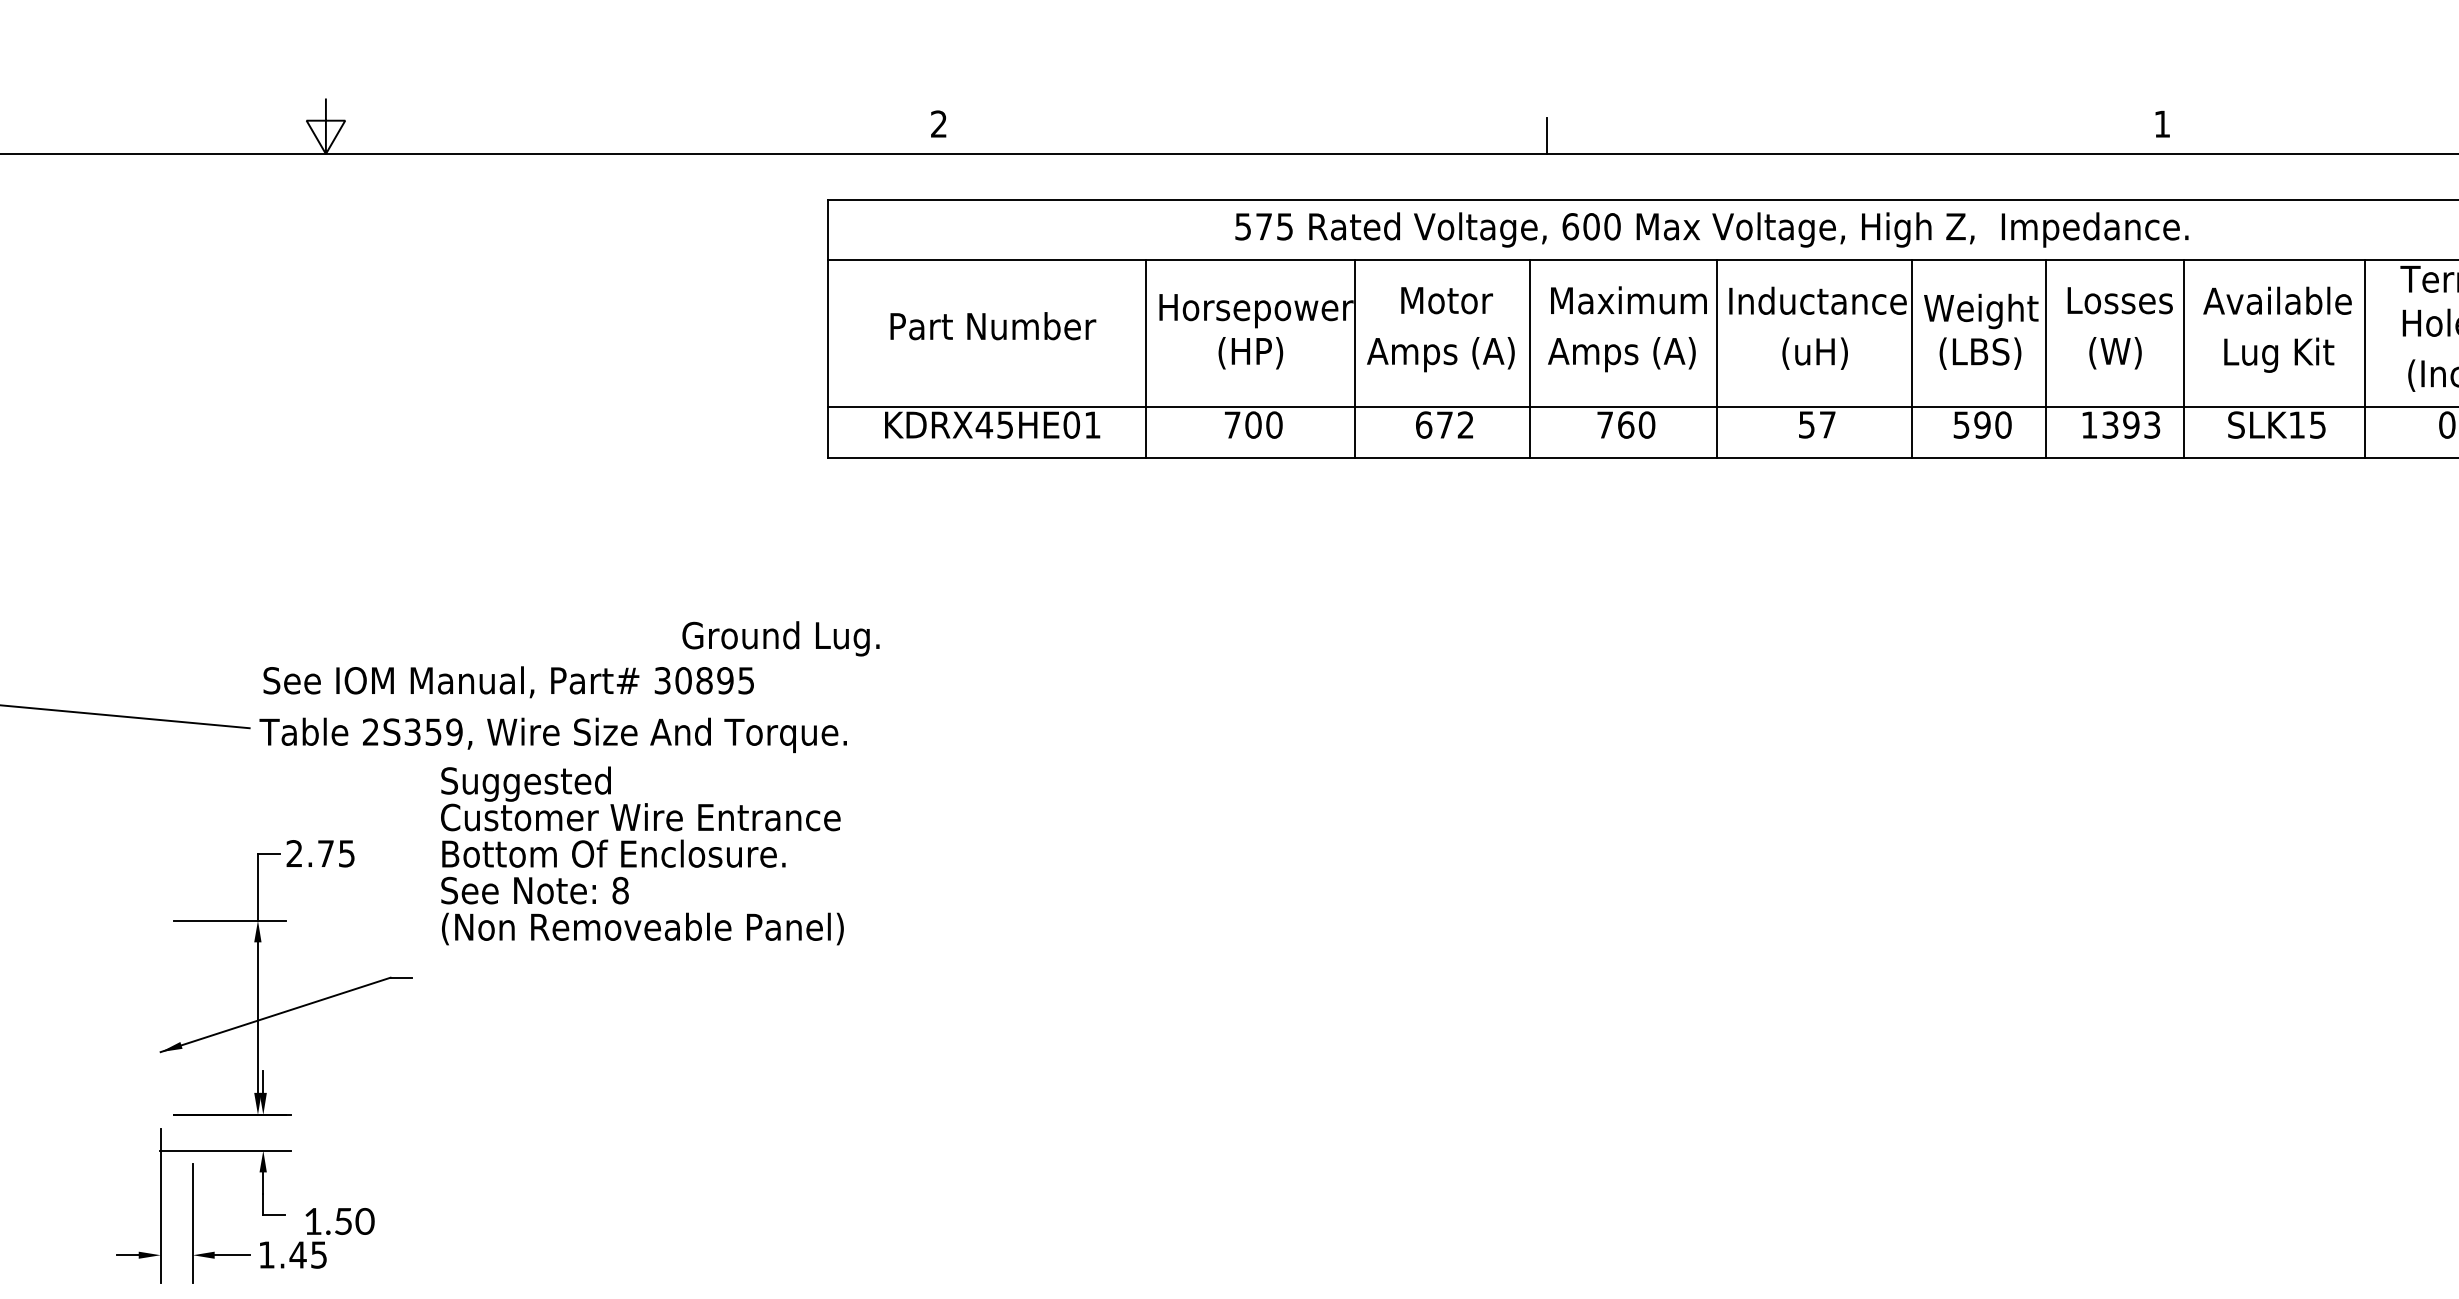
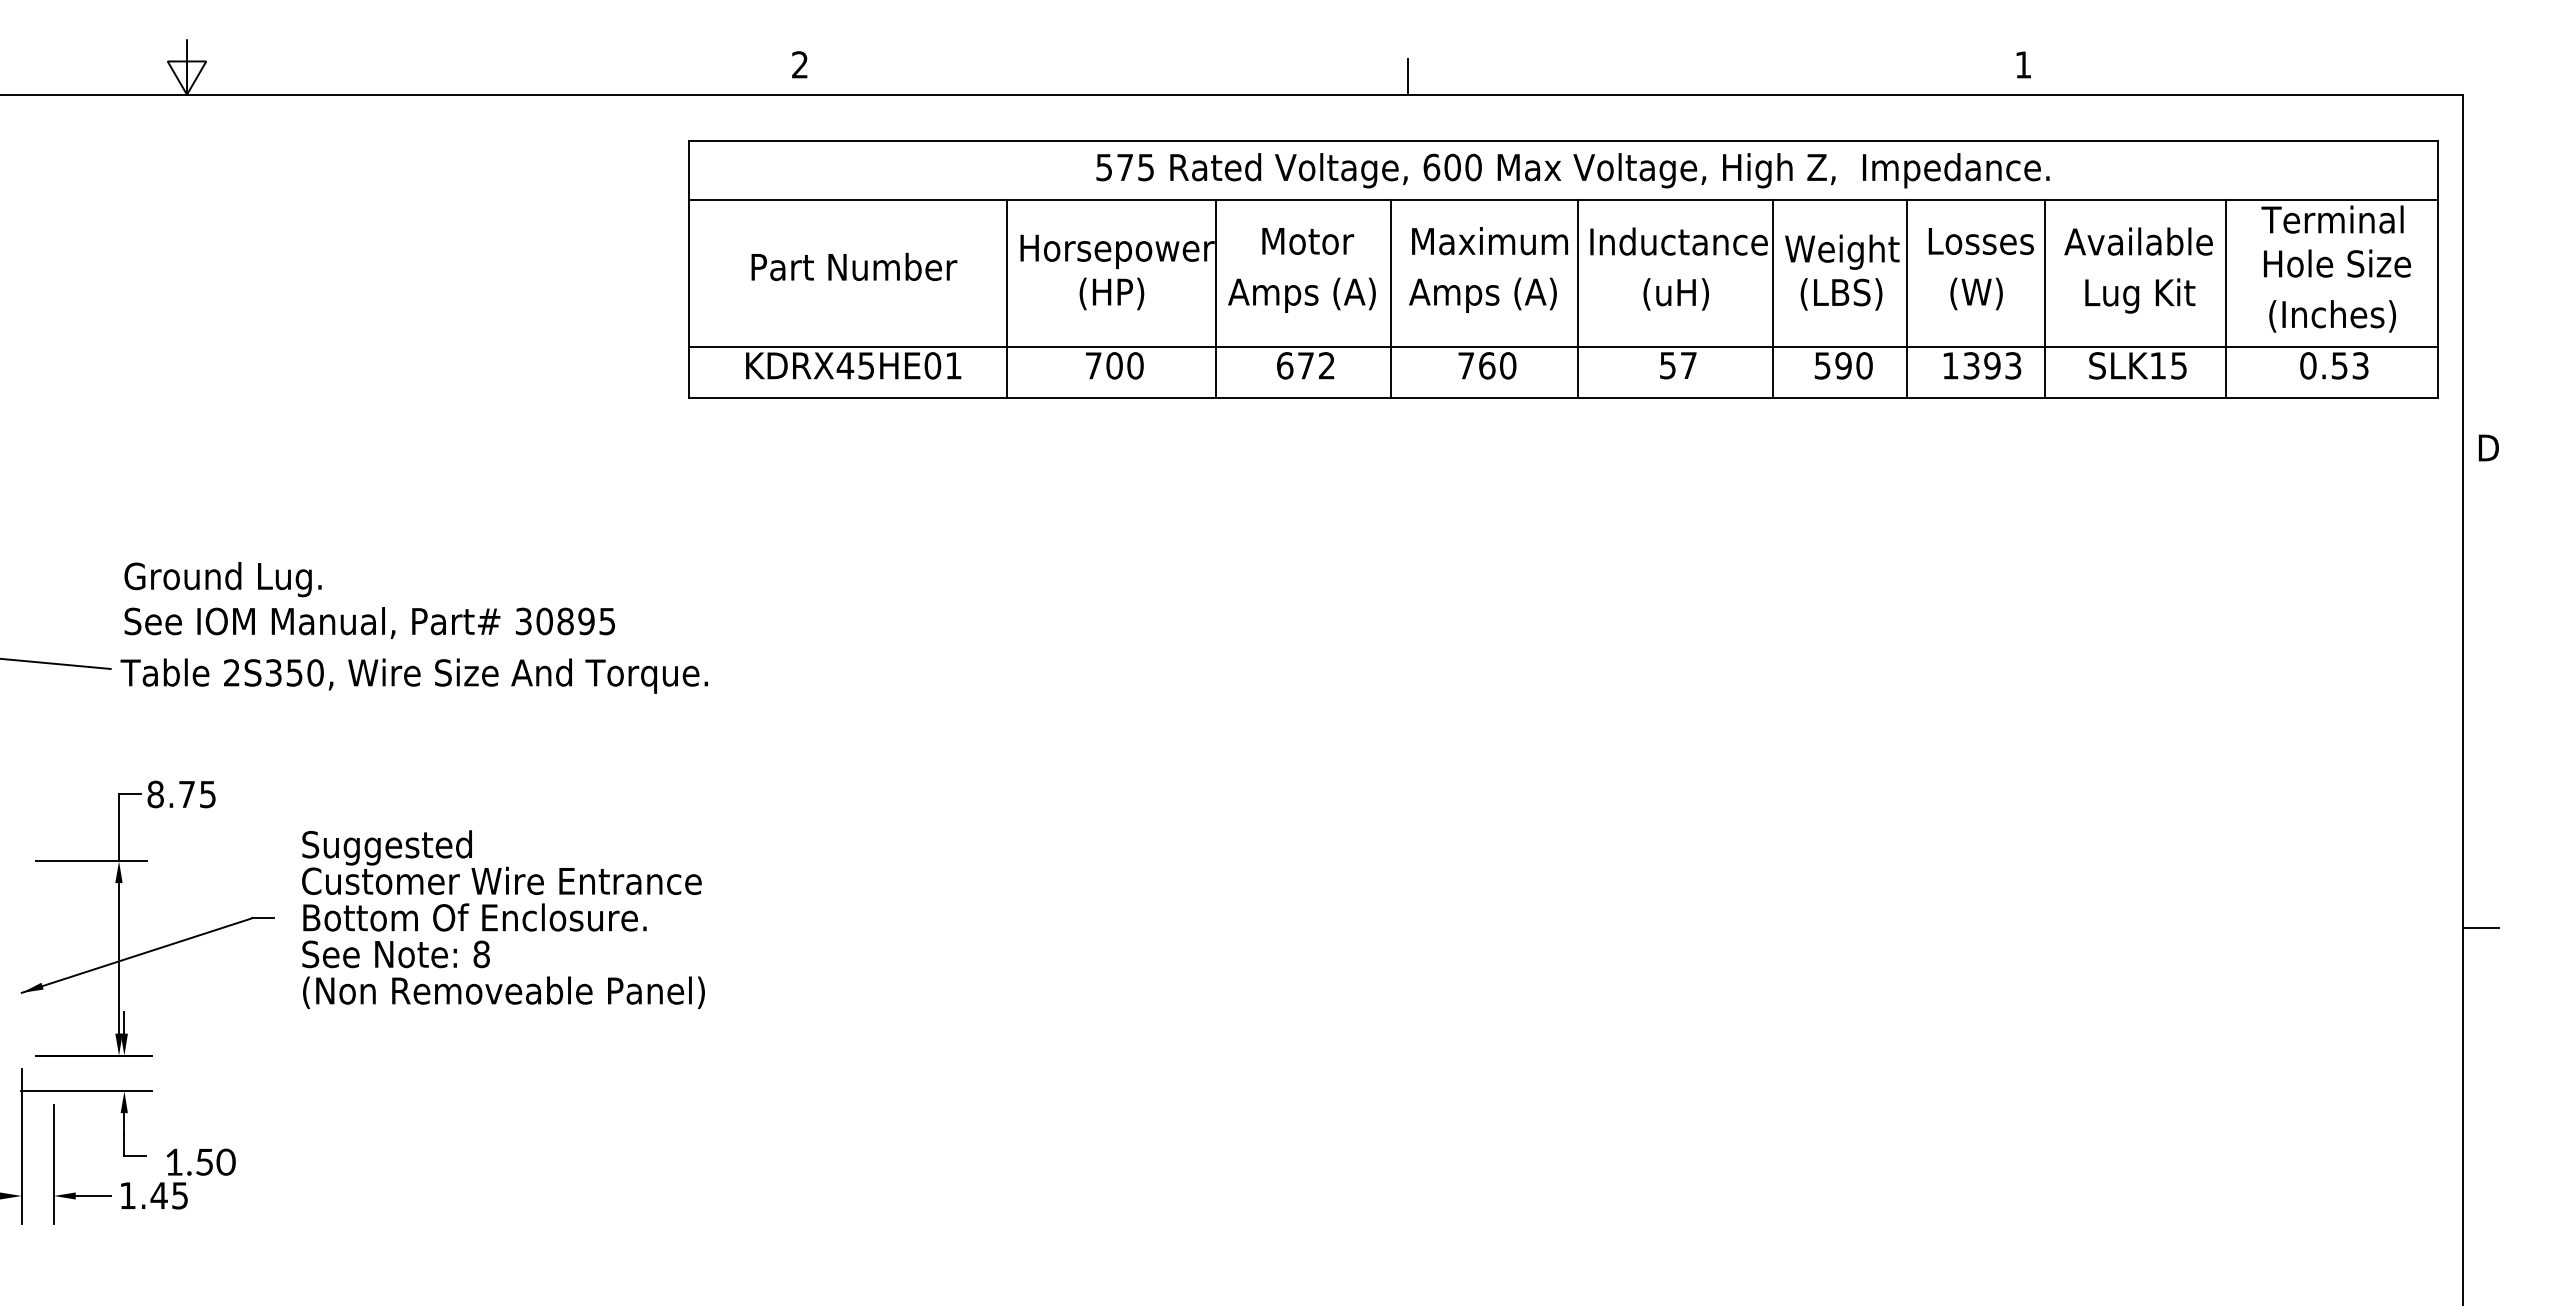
text: (780, 638) -> (222, 579), moved
text: (454, 731) -> (315, 672), 2S359, -> 2S350,
text: (294, 853) -> (155, 794), 2.75 -> 8.75
text: (642, 855) -> (503, 919), moved

